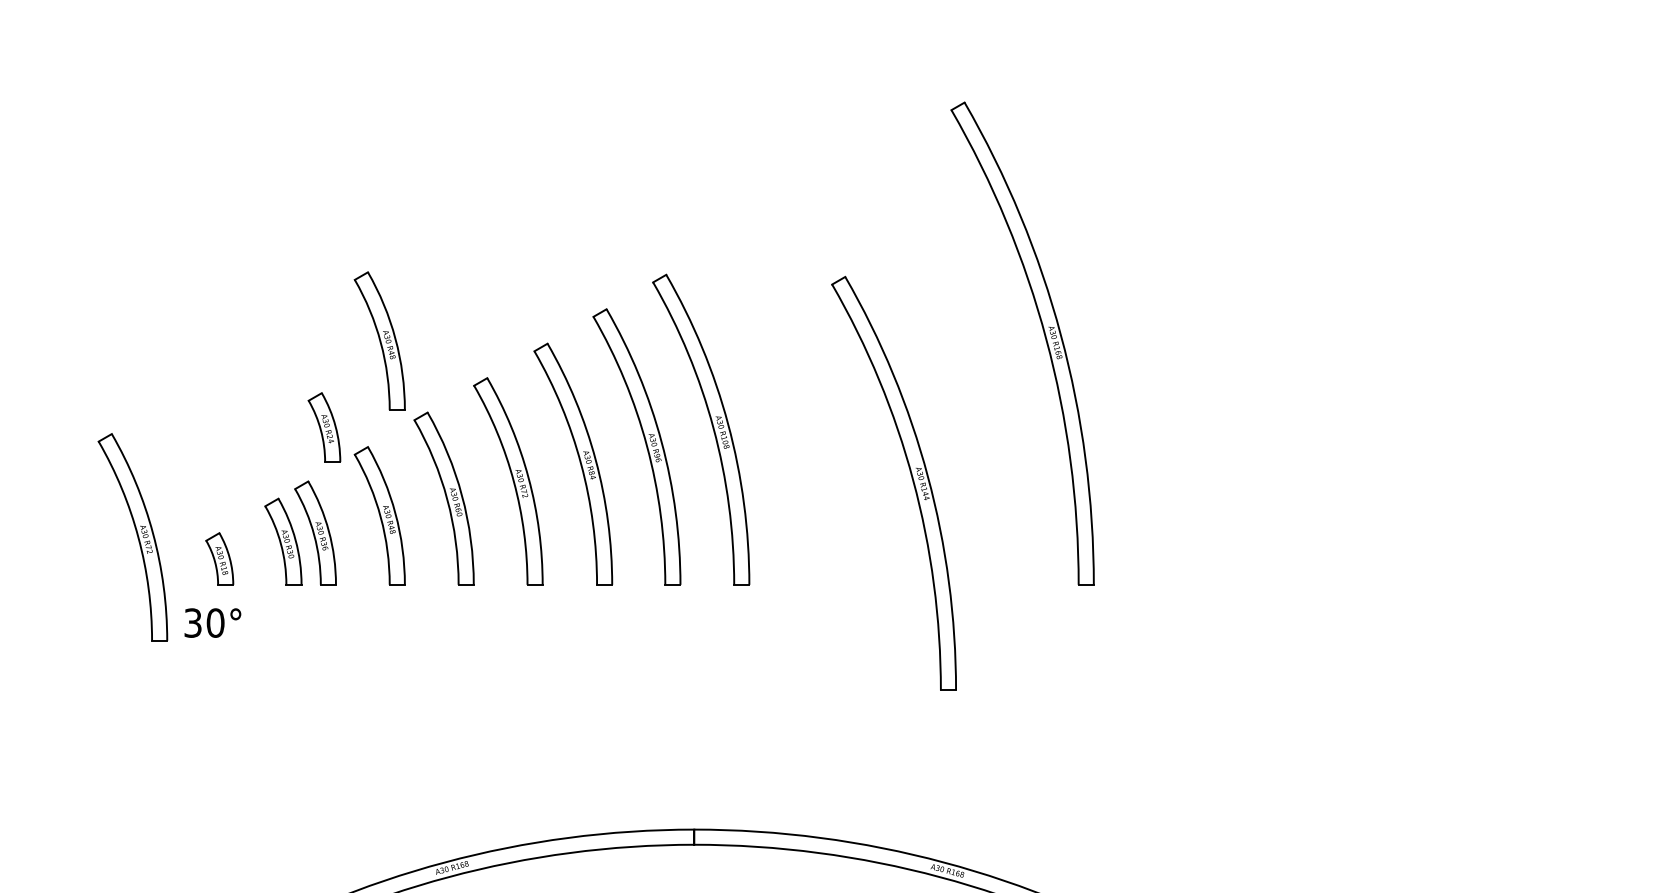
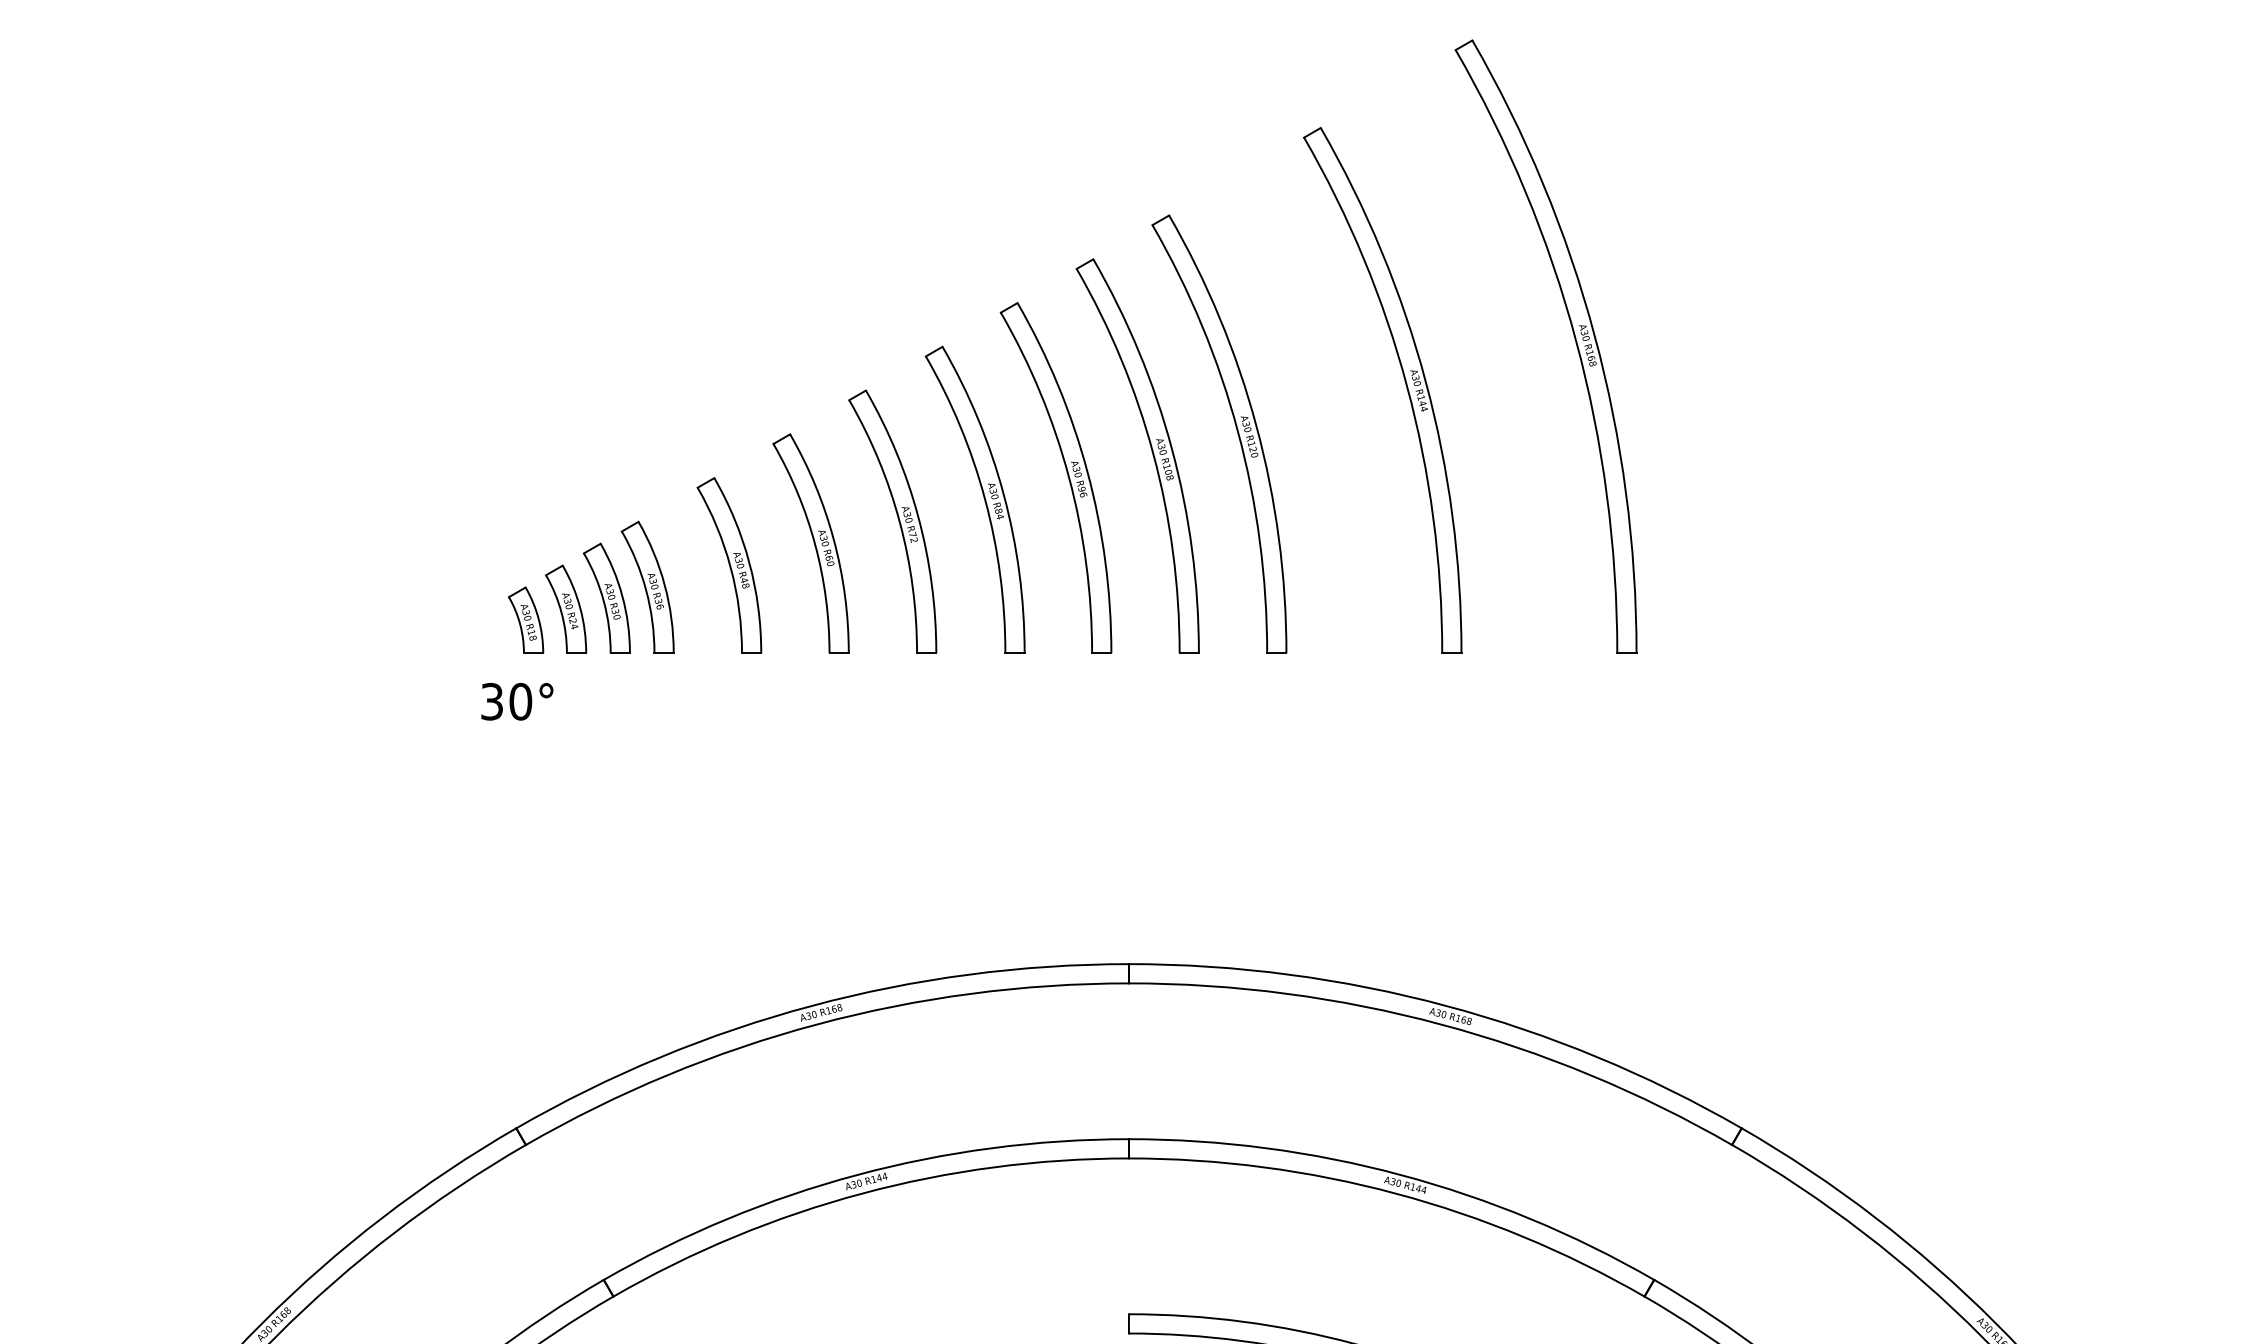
part: (379, 341) -> (729, 343), removed
part: (778, 407) -> (1235, 427), added
part: (324, 426) -> (566, 608), moved
part: (911, 479) -> (1405, 385), moved
part: (132, 537) -> (415, 592), removed

